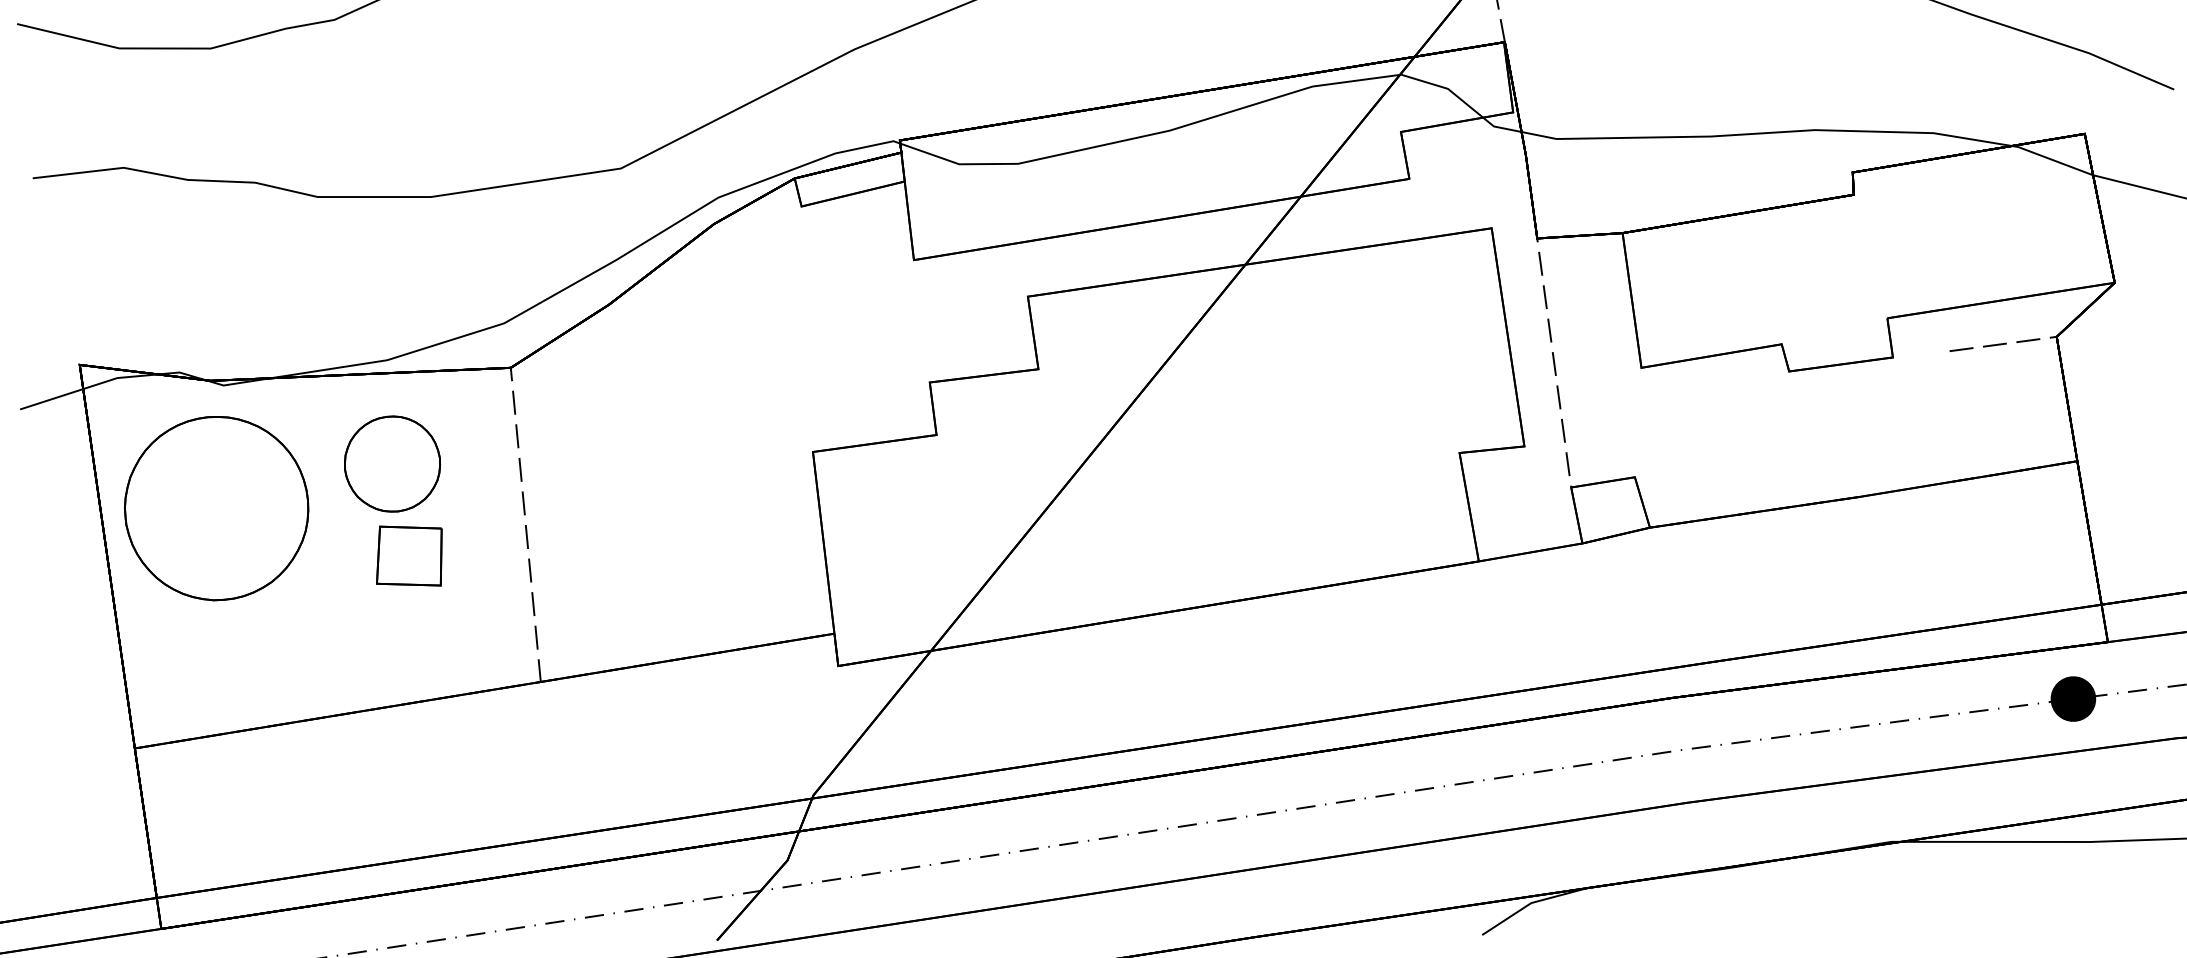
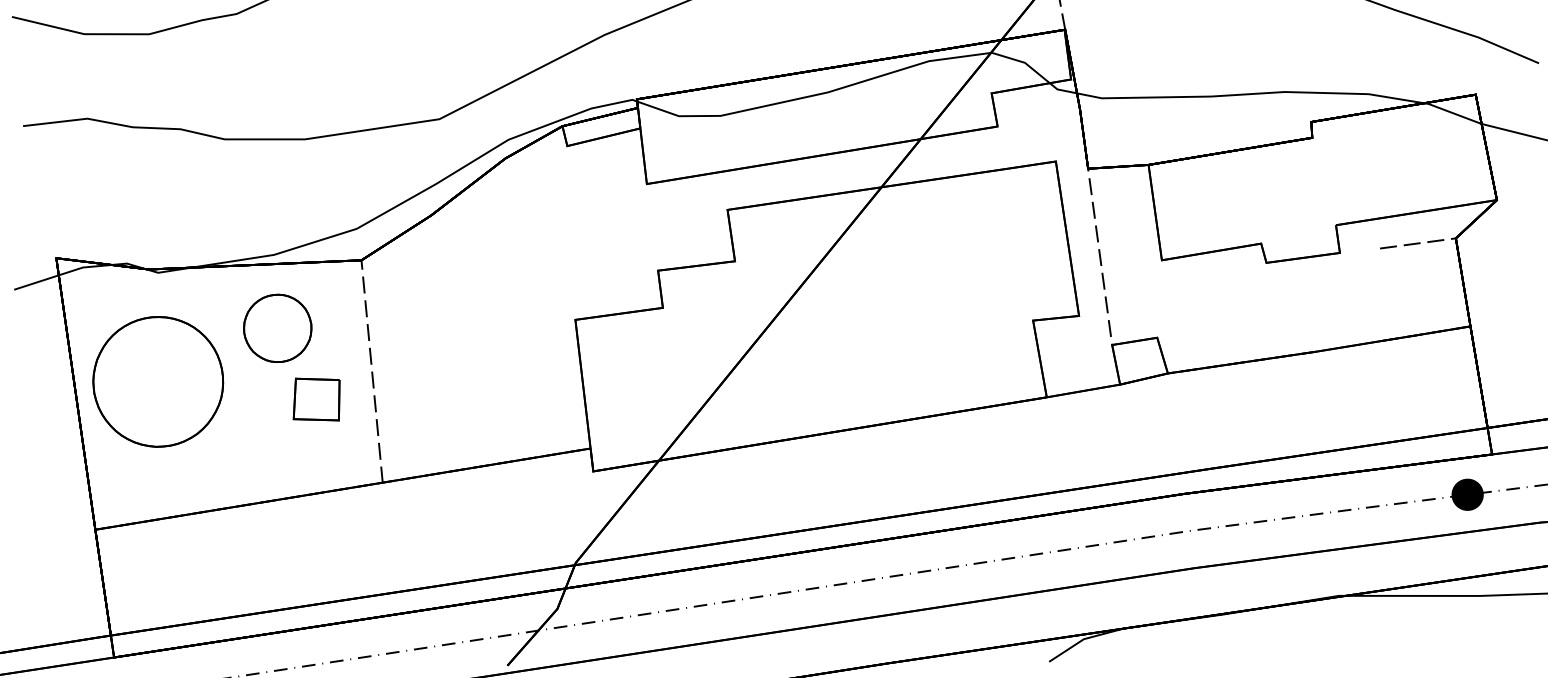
part: (216, 507) -> (158, 381), moved
part: (409, 555) -> (316, 399), moved

